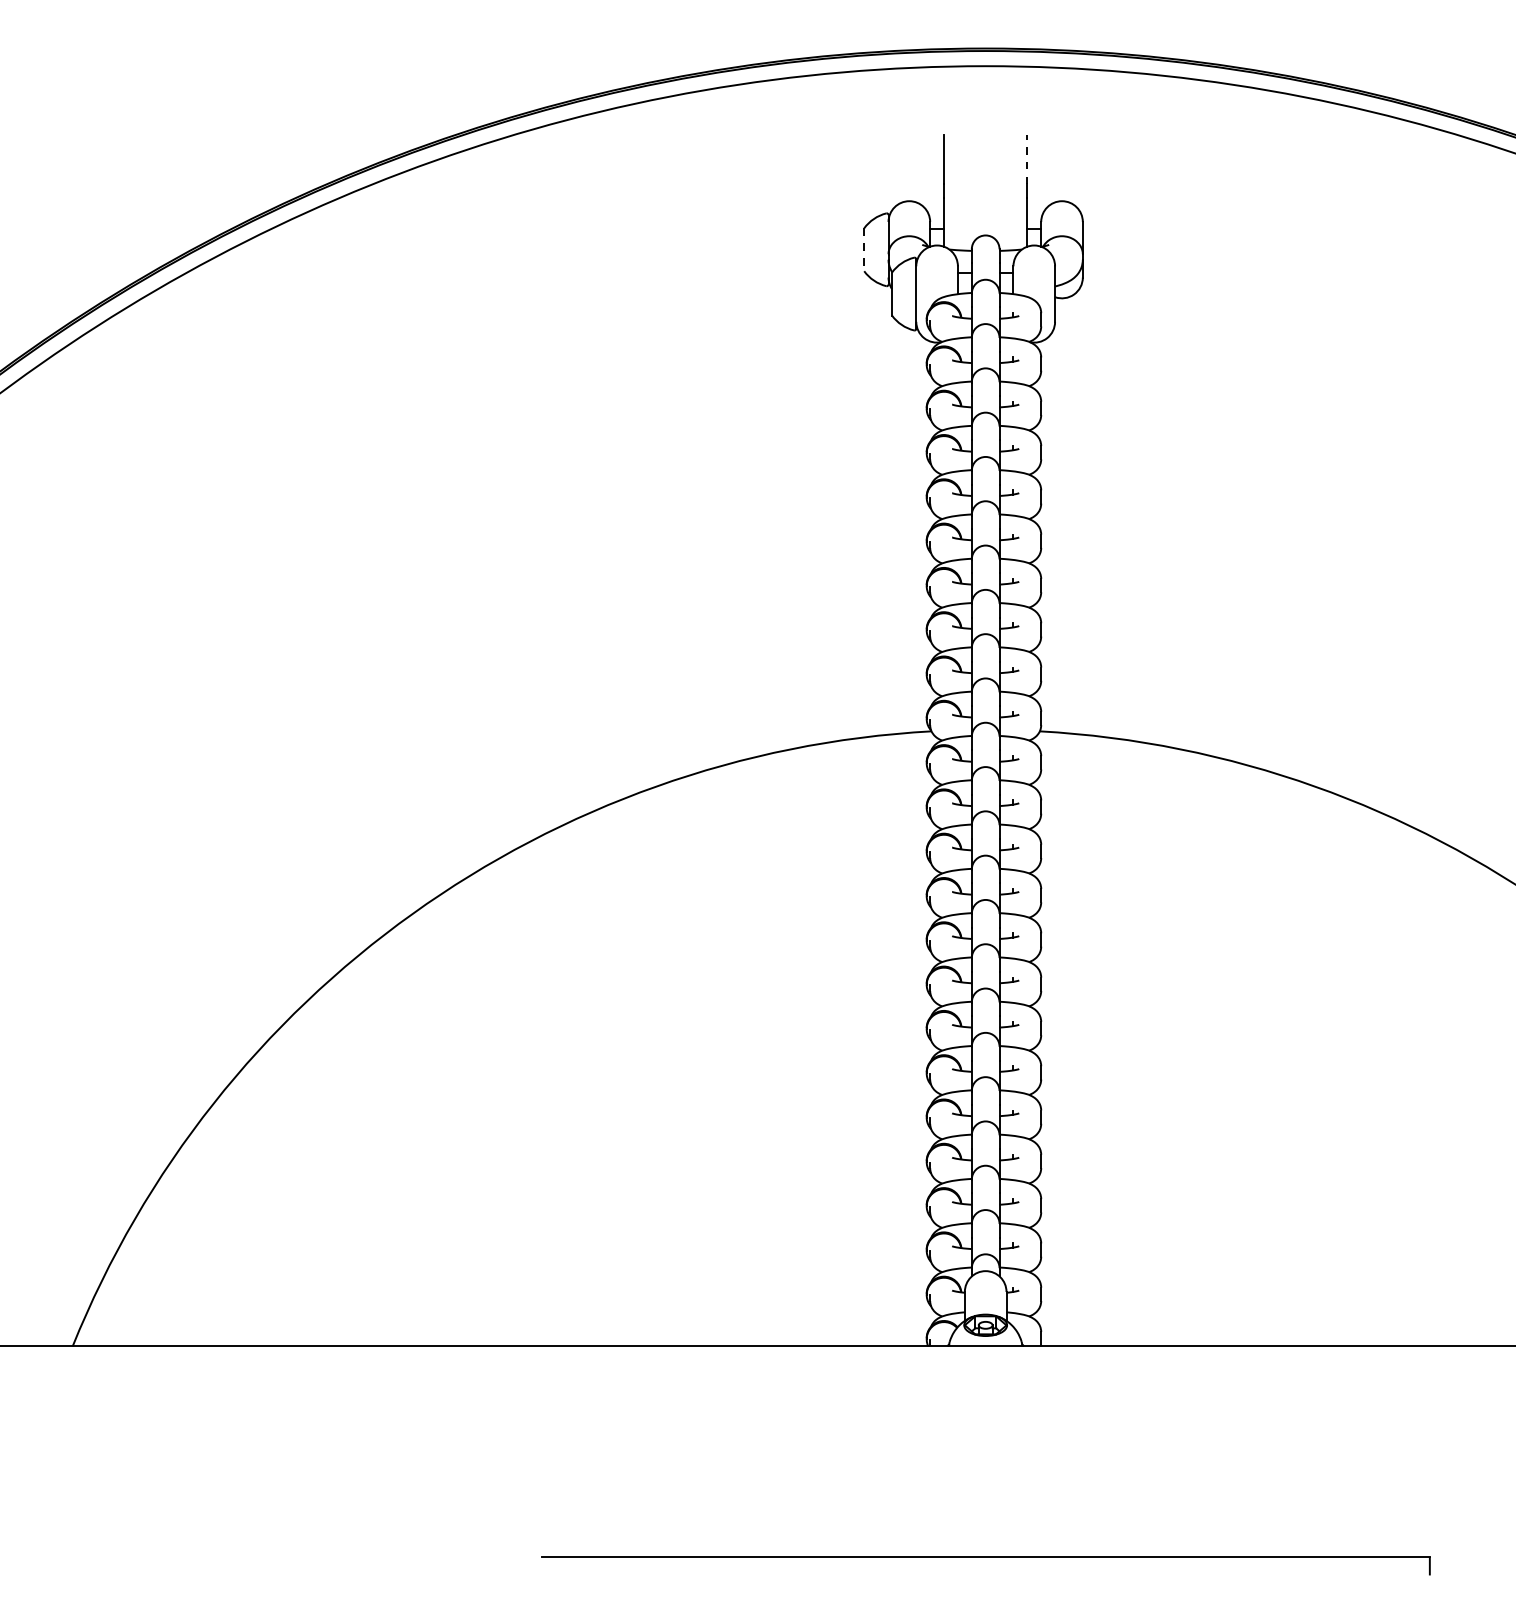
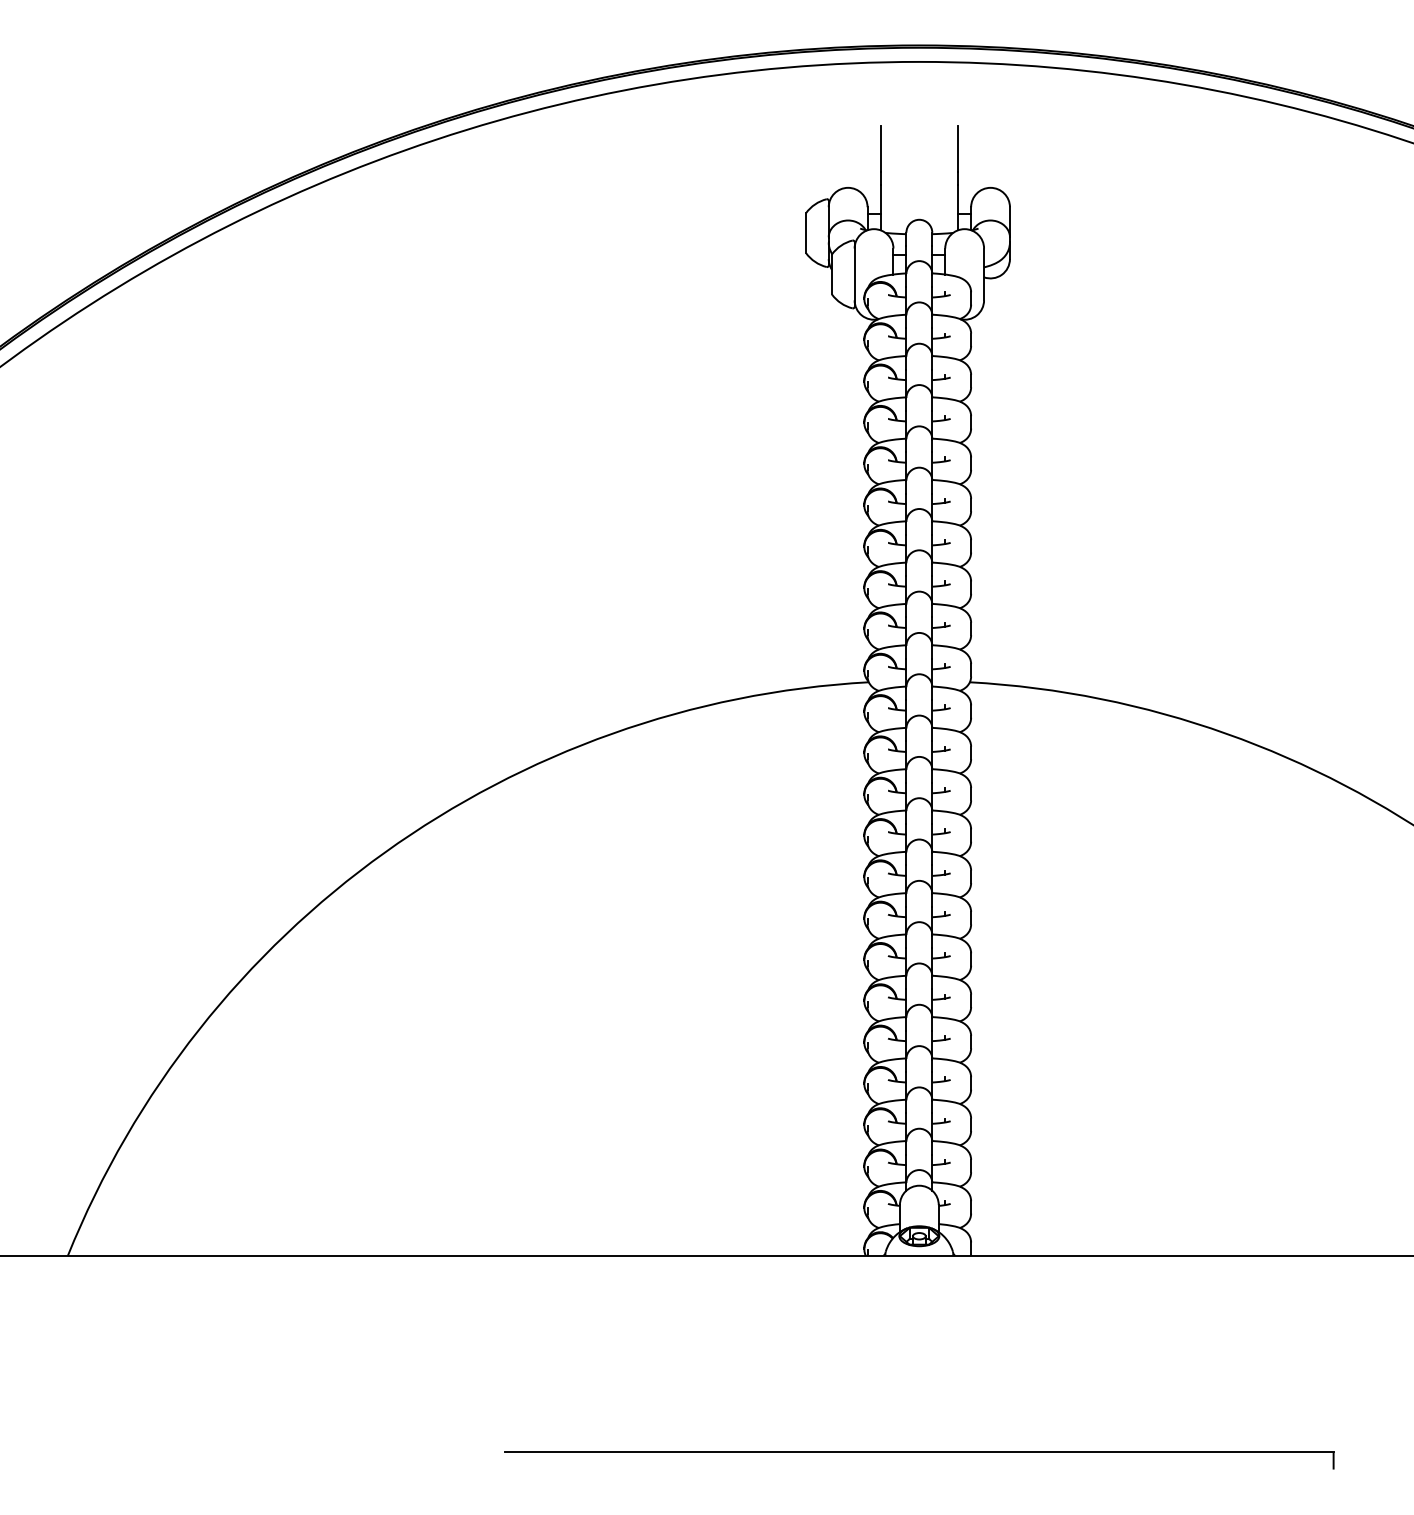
line: (1027, 160) -> (958, 149), dashed -> solid
line: (864, 250) -> (806, 233), dashed -> solid

